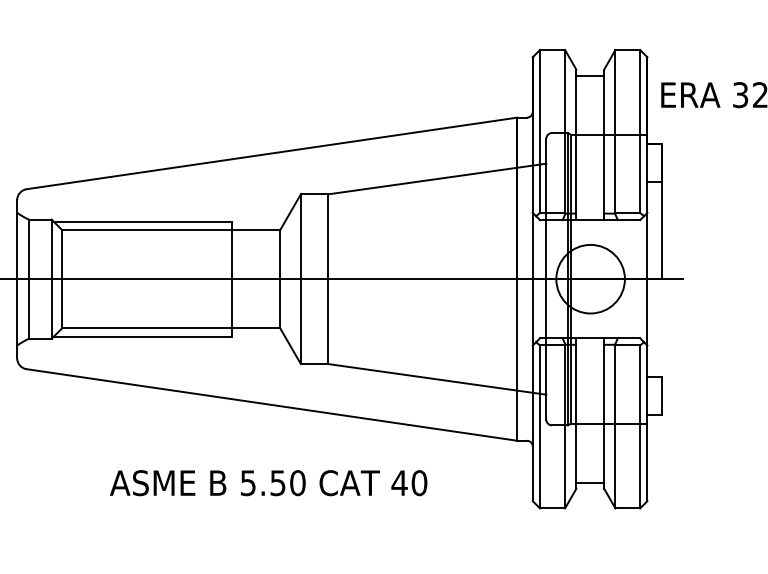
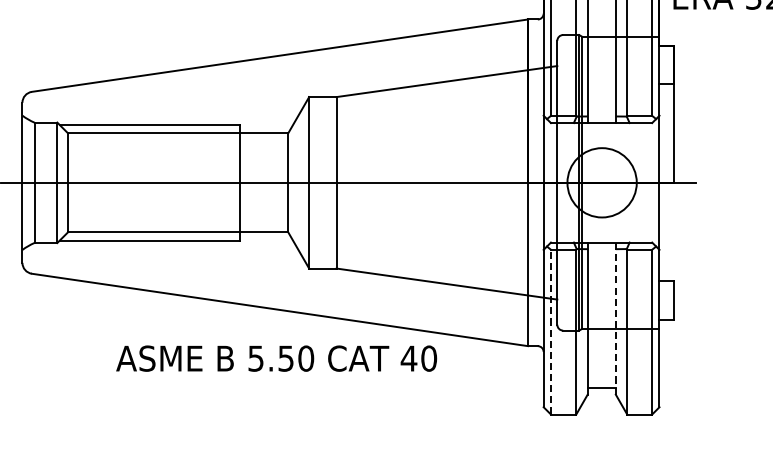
line: (604, 413) -> (616, 318), solid -> dashed
line: (540, 426) -> (551, 331), solid -> dashed
text: (268, 483) -> (276, 359), moved

